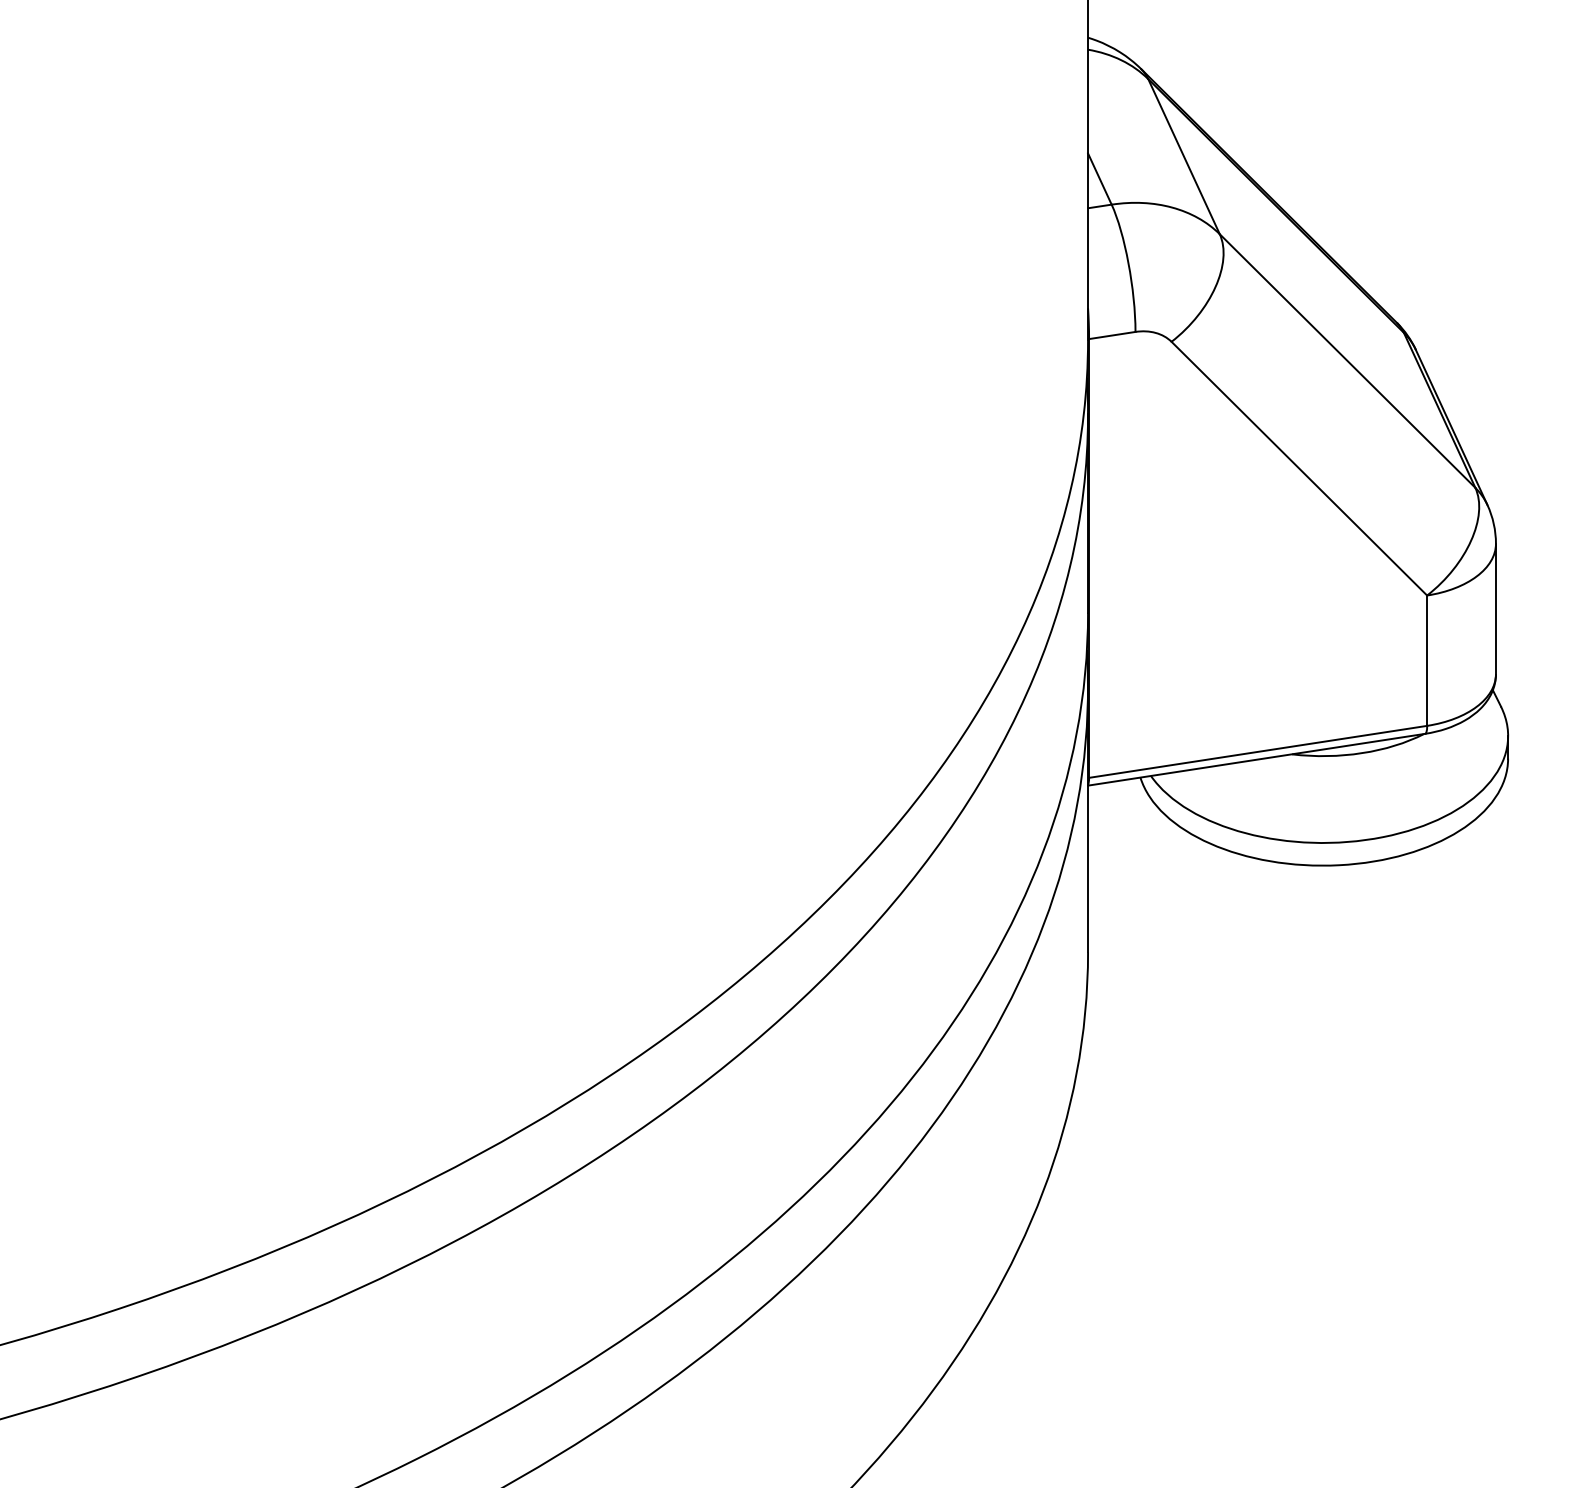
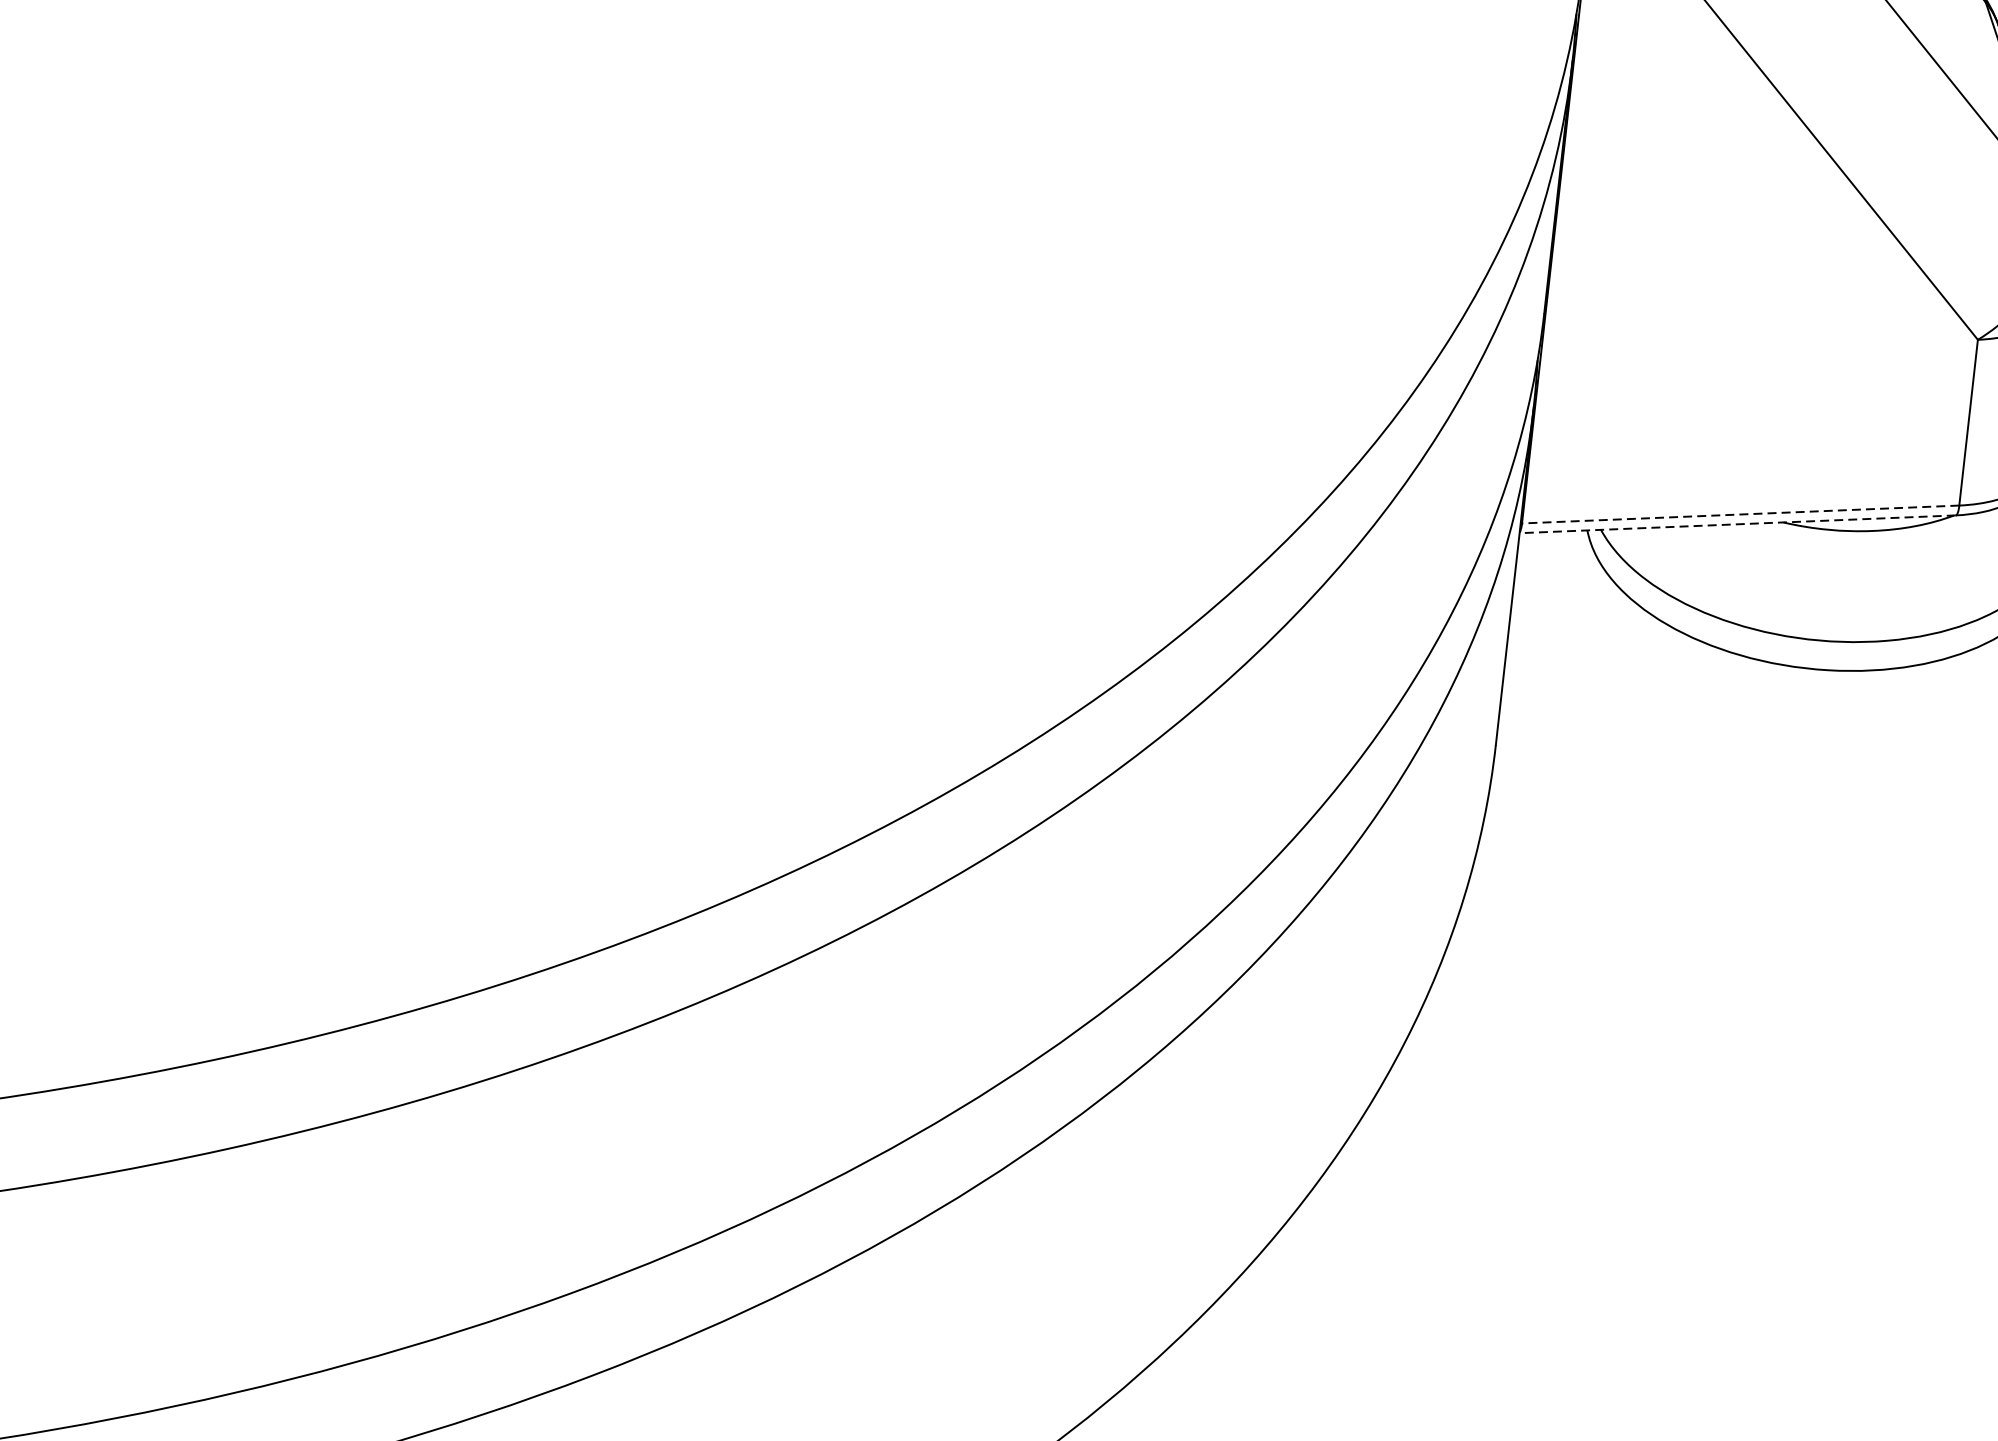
line: (1257, 751) -> (1739, 513), solid -> dashed
line: (1256, 759) -> (1737, 523), solid -> dashed

